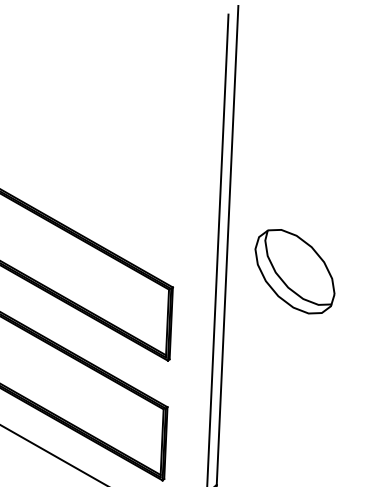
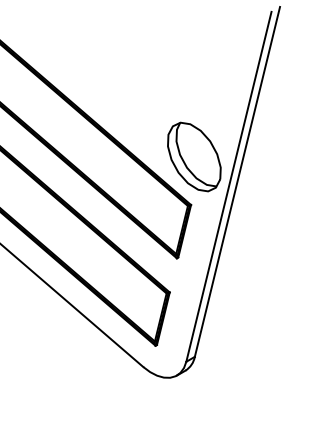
part: (295, 270) -> (194, 156), moved

